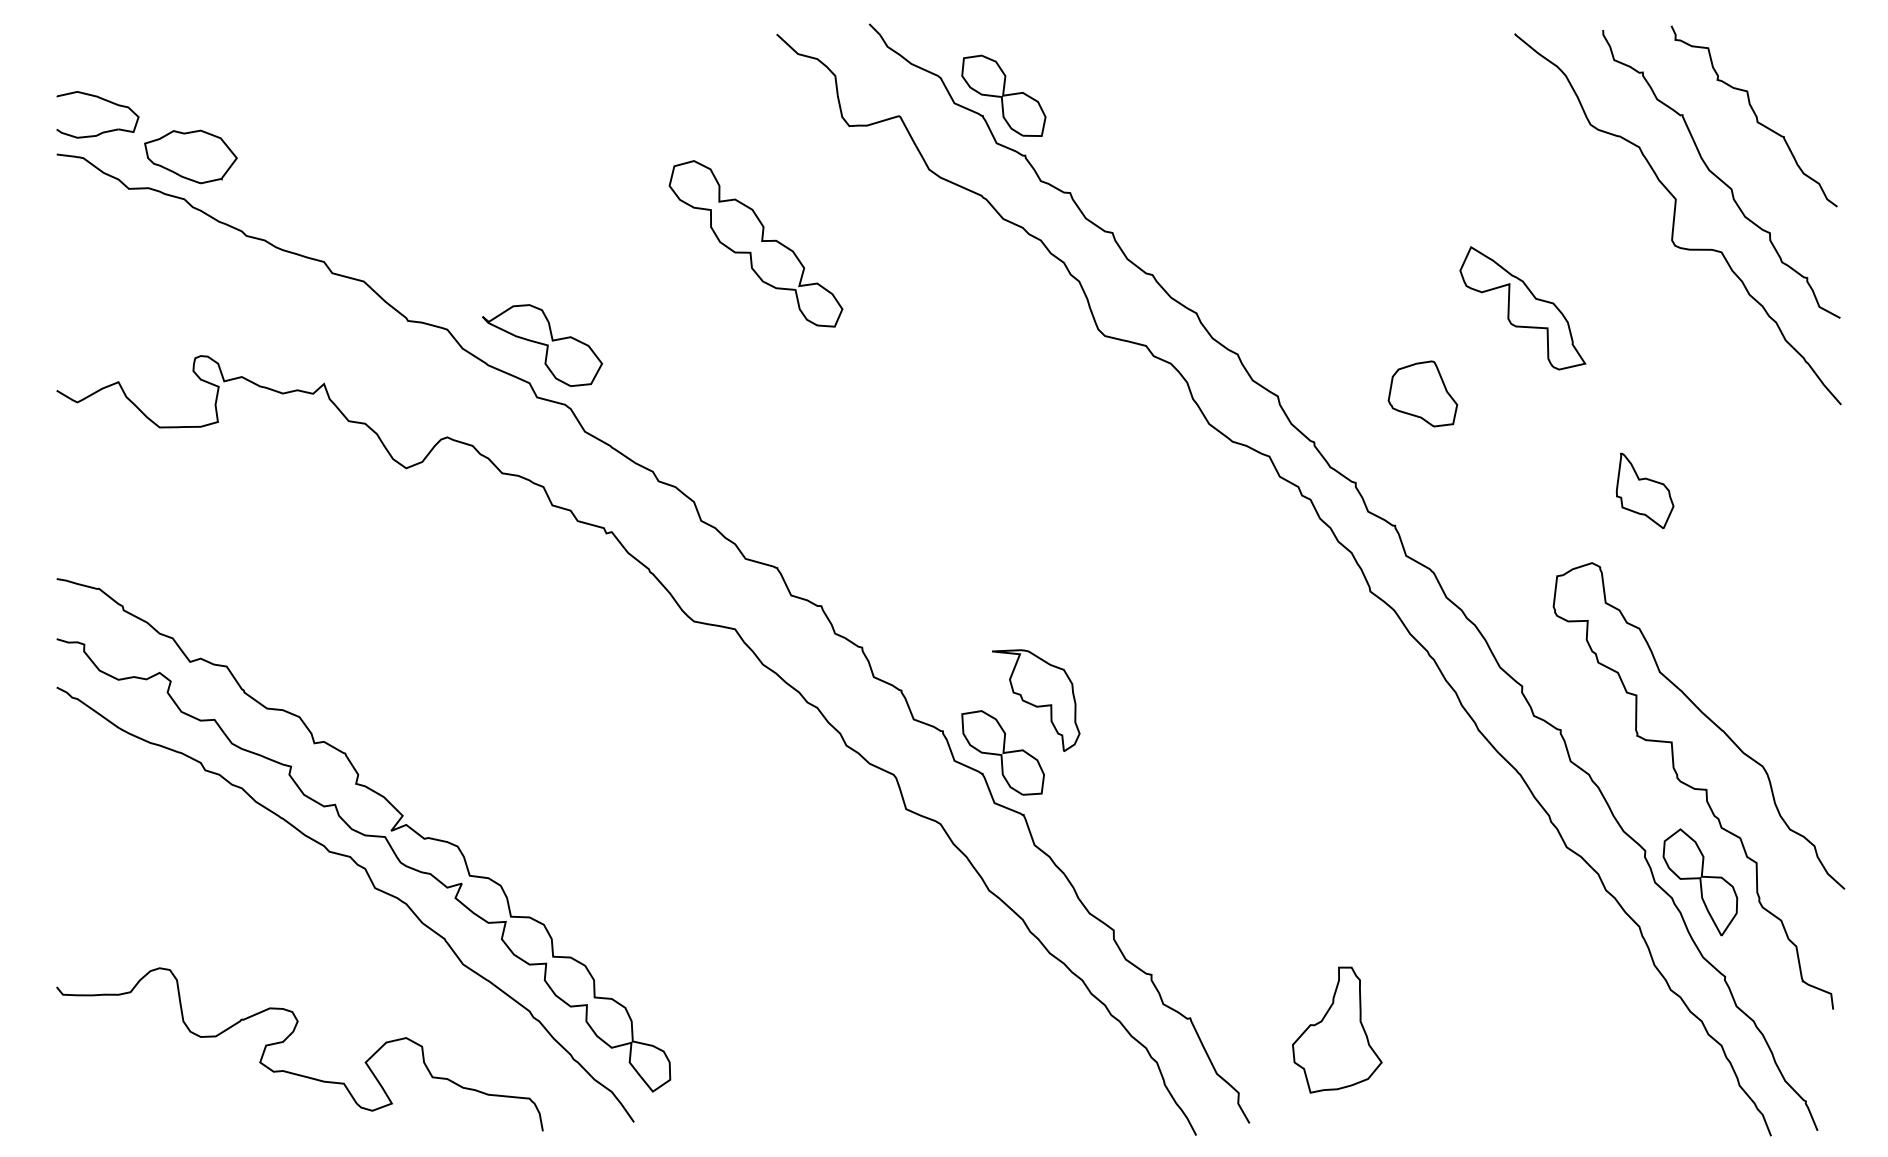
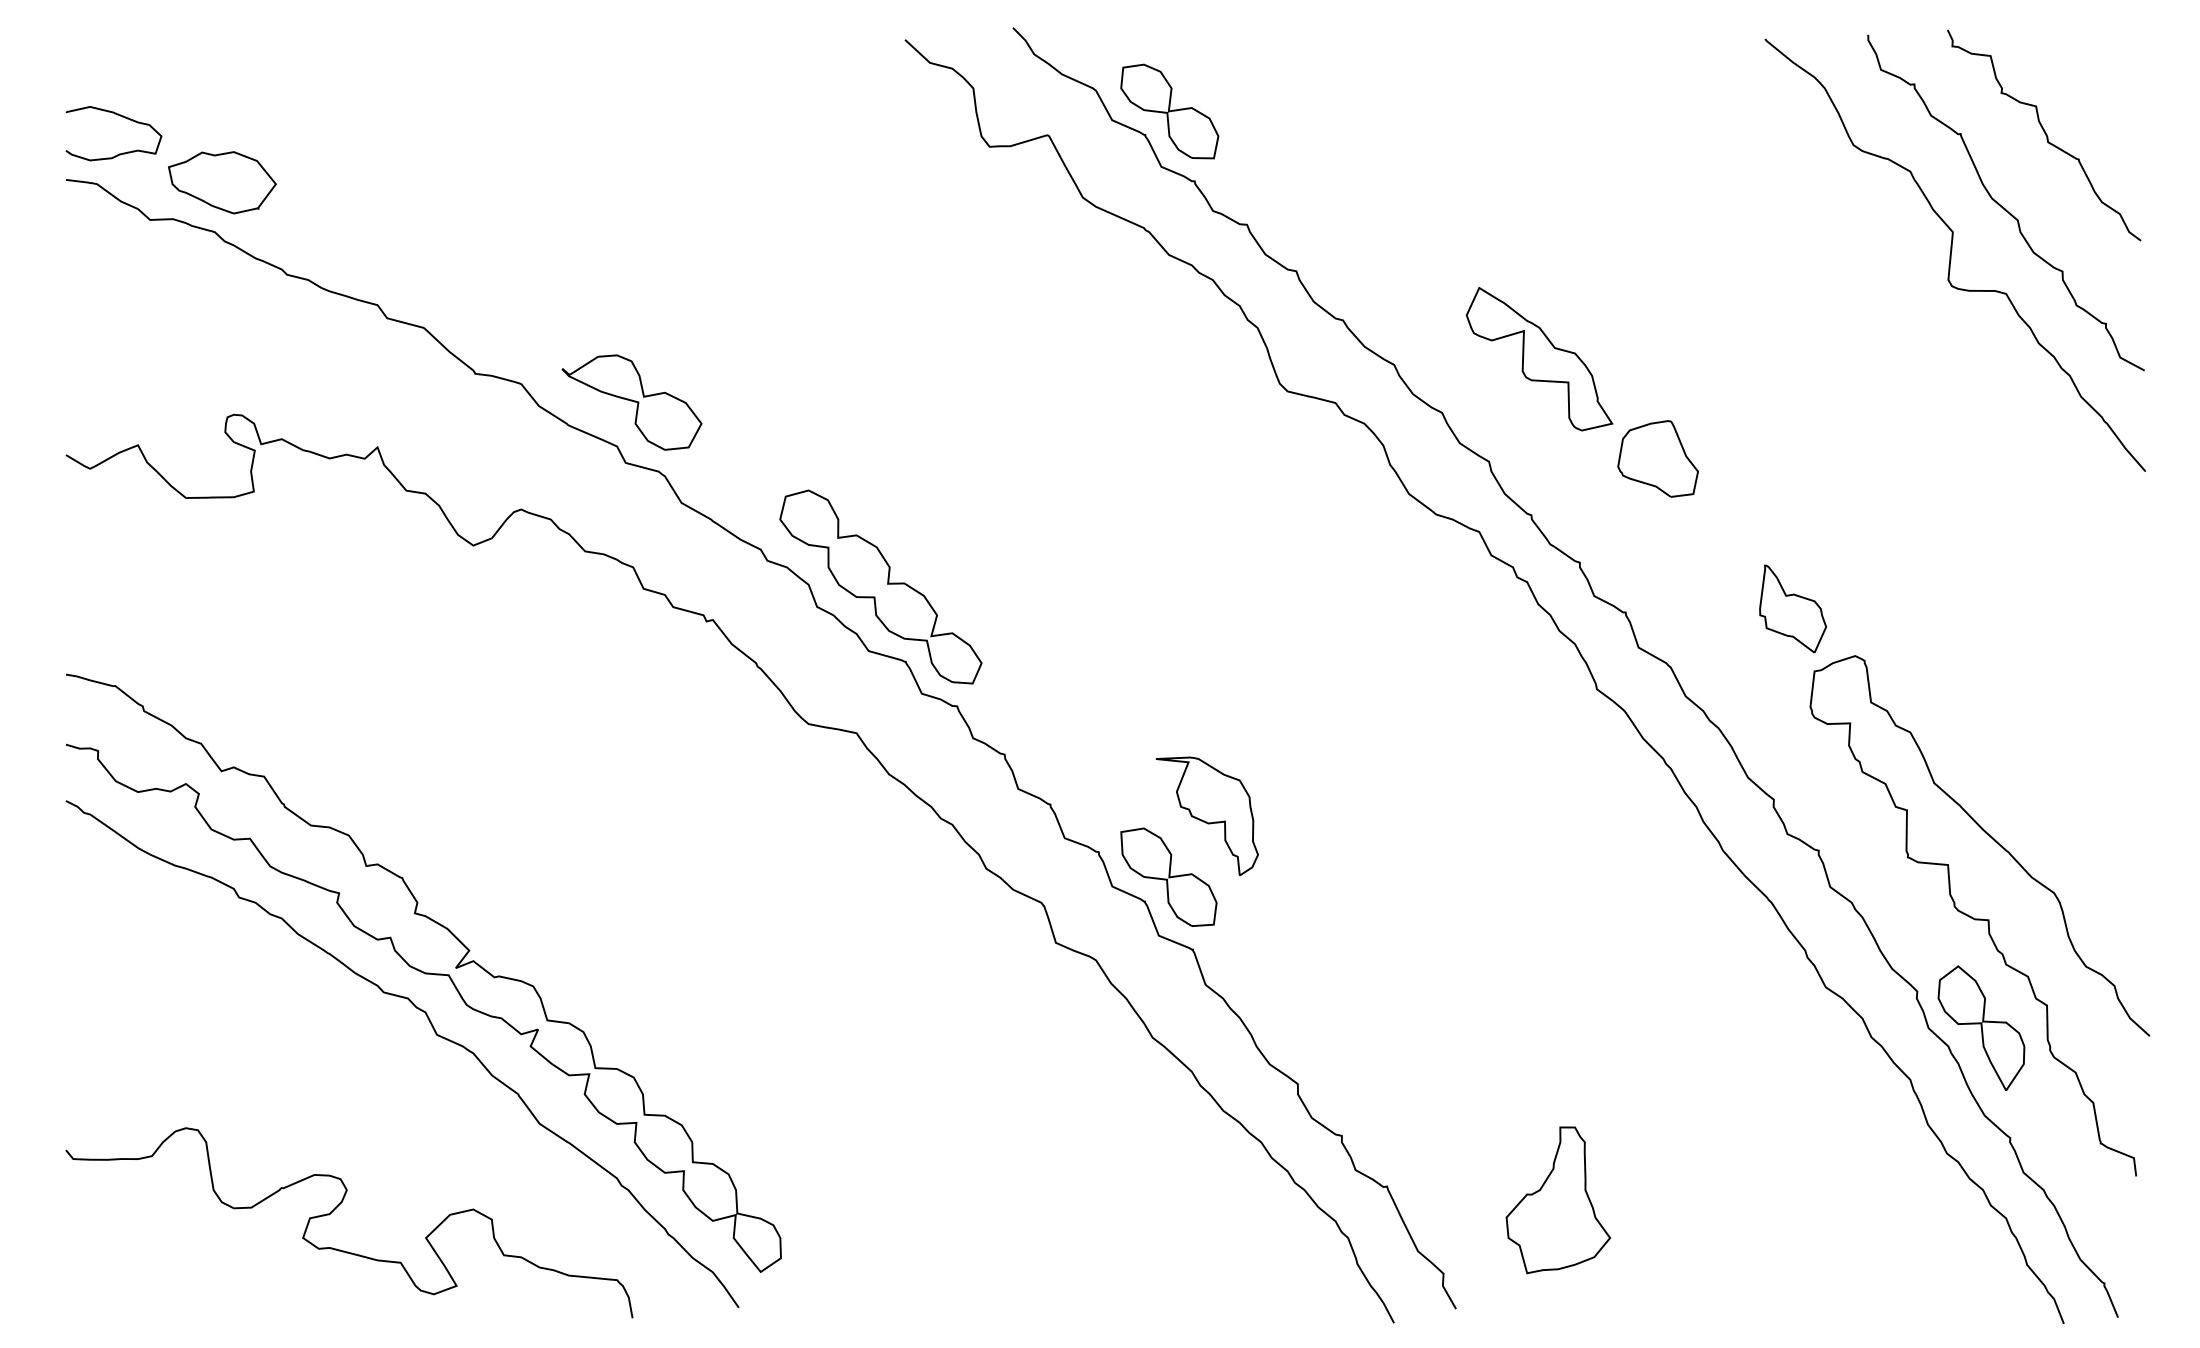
part: (755, 243) -> (880, 586), moved
part: (1522, 308) -> (1539, 359), moved
part: (1644, 490) -> (1792, 608), moved

